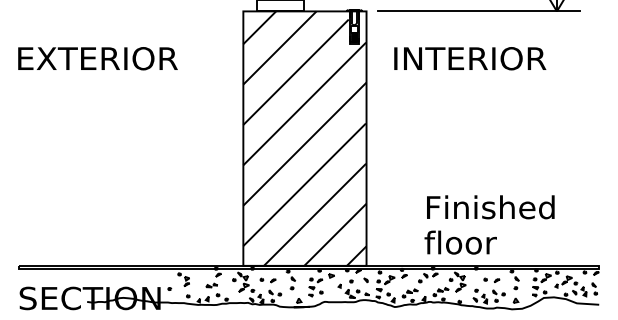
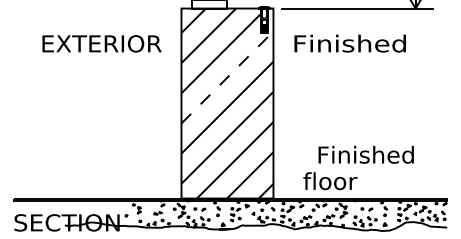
text: (97, 58) -> (101, 43), moved
text: (470, 58) -> (351, 43), INTERIOR -> Finished
line: (304, 103) -> (227, 77), solid -> dashed
text: (460, 242) -> (330, 181), moved

